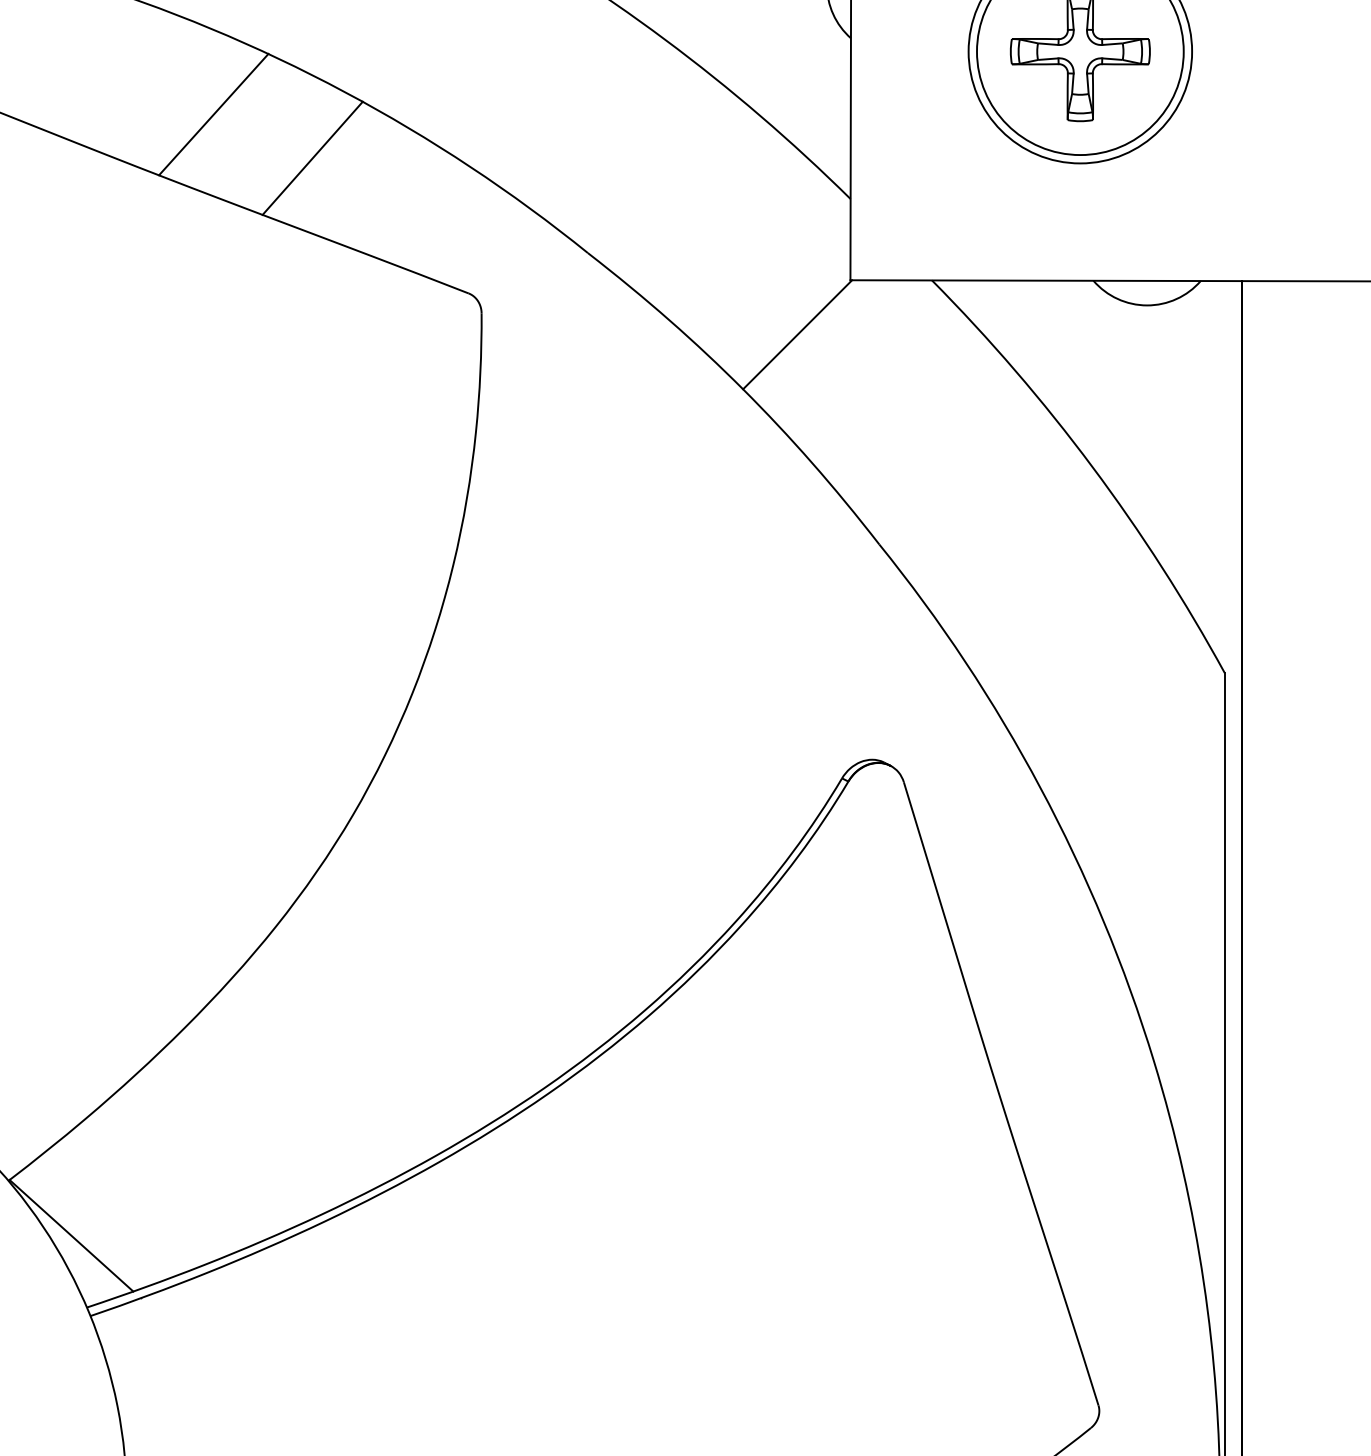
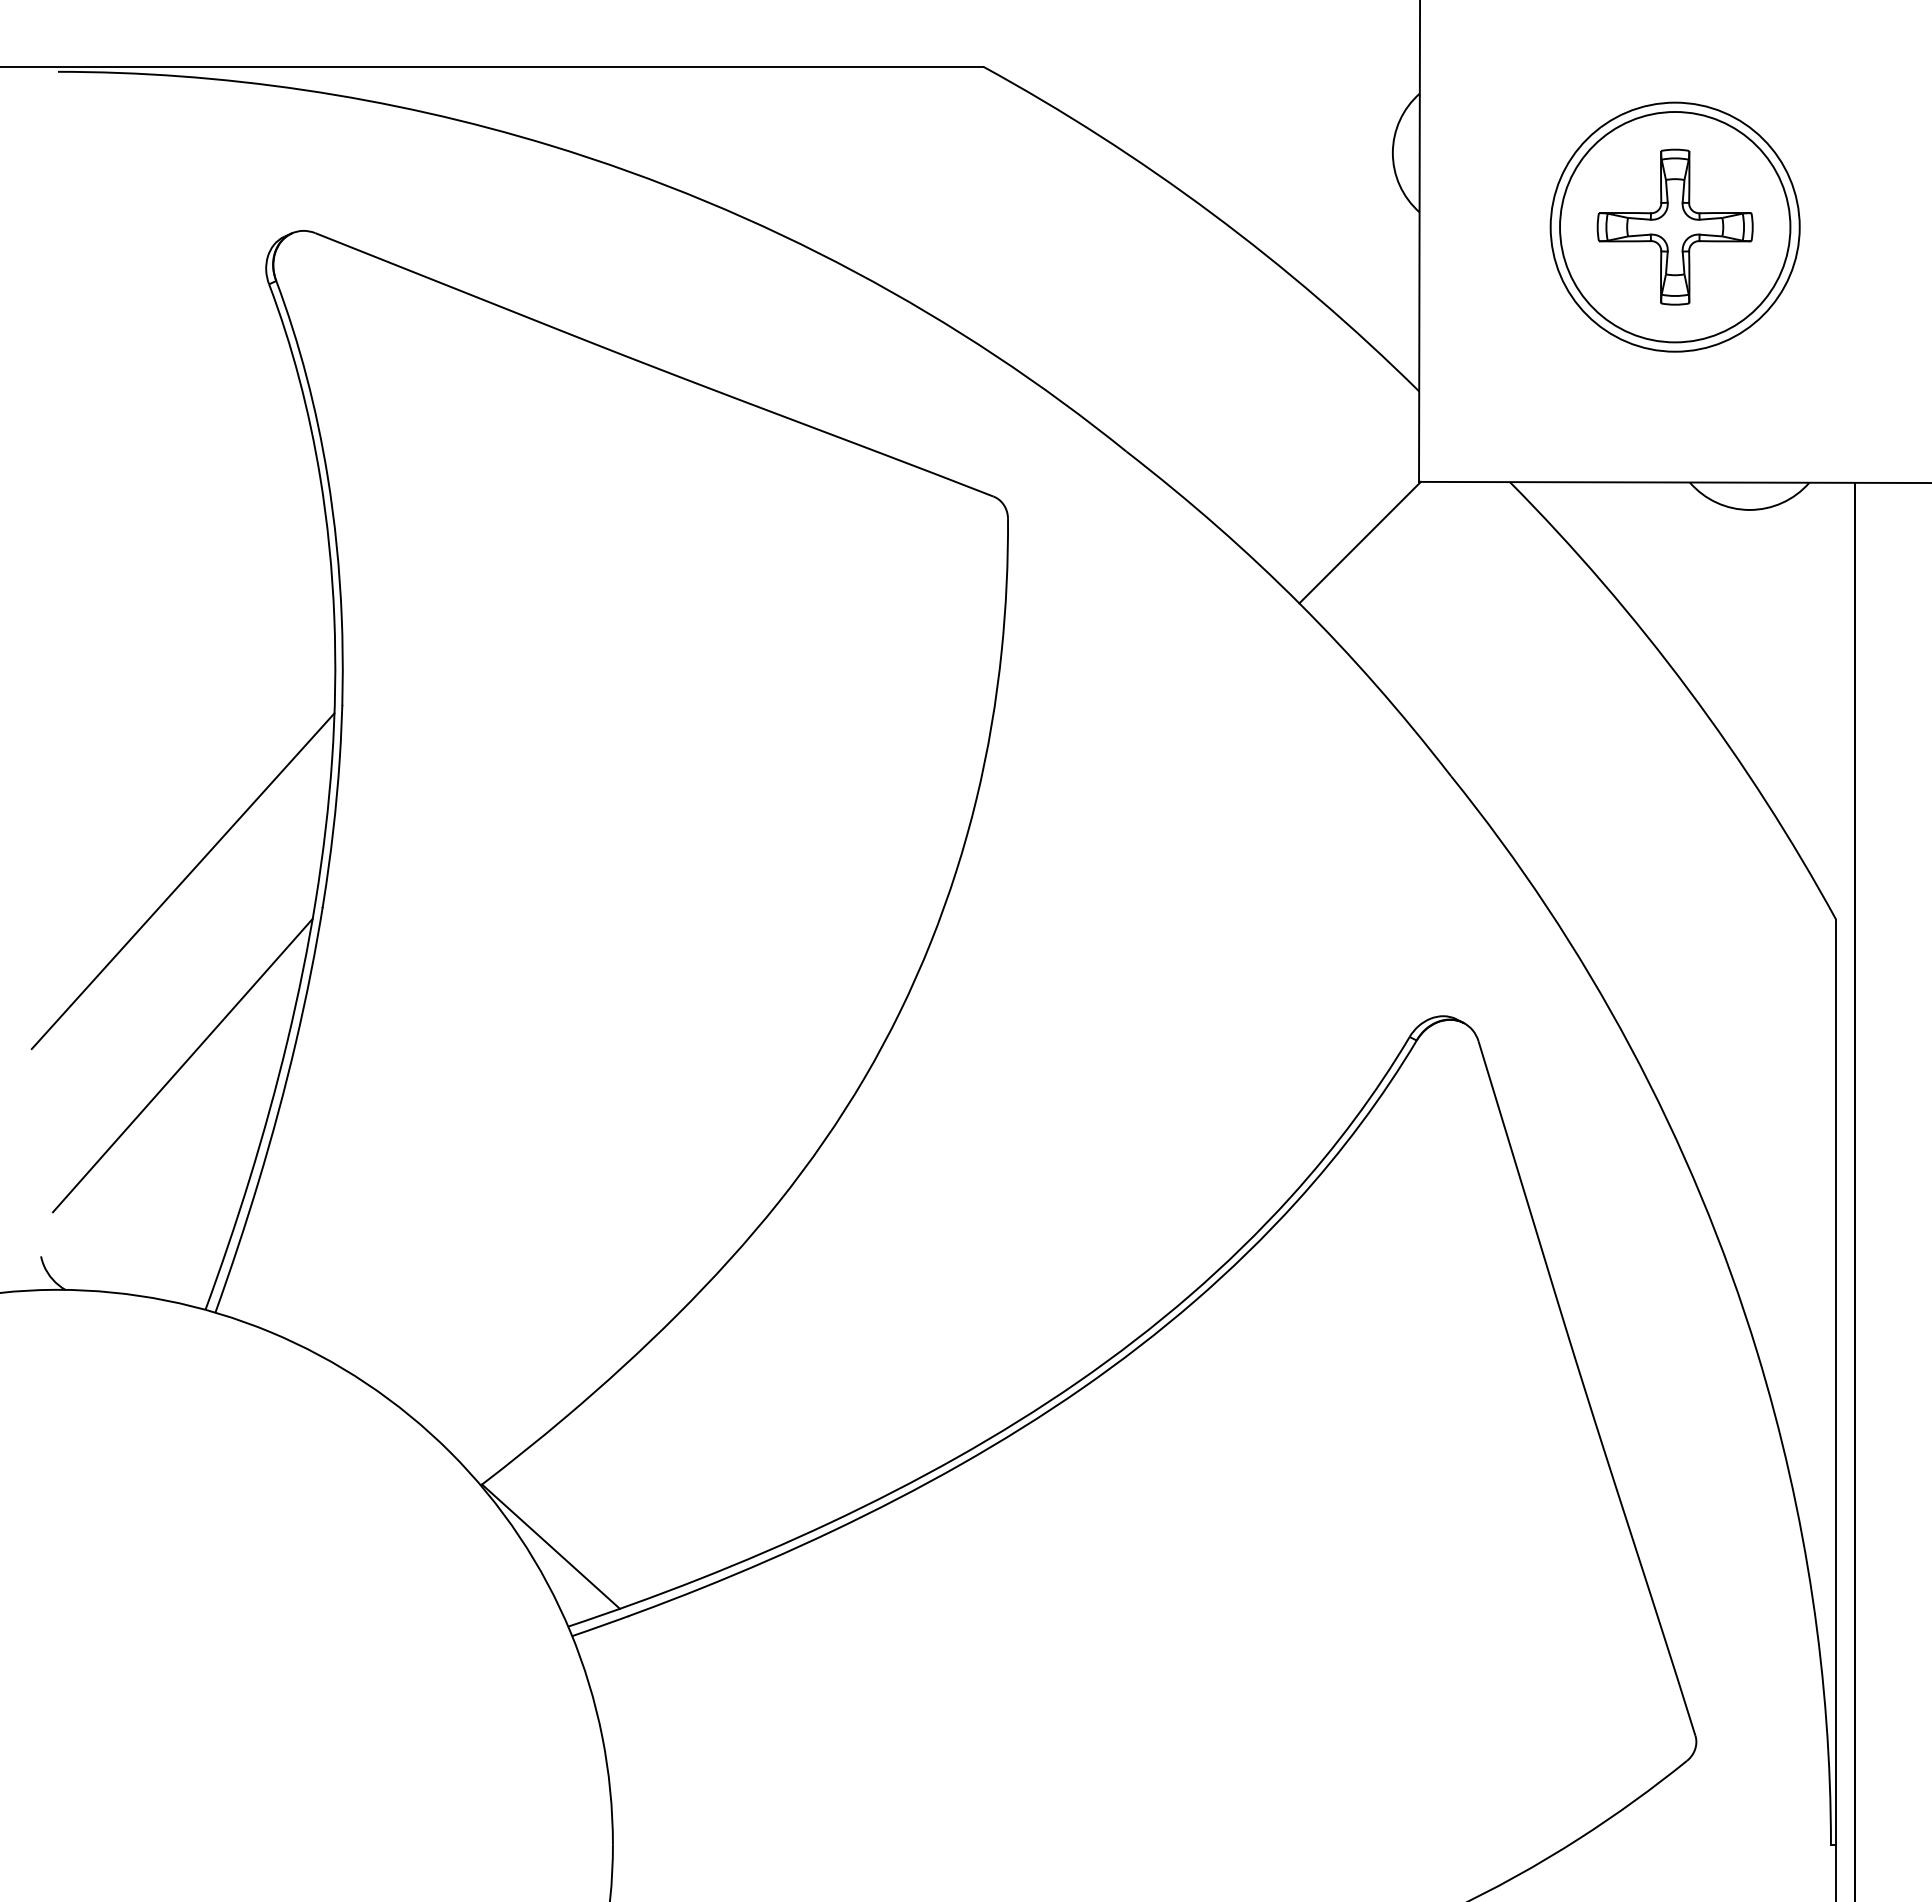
line: (213, 114) -> (709, 297), removed
line: (312, 157) -> (819, 345), removed

